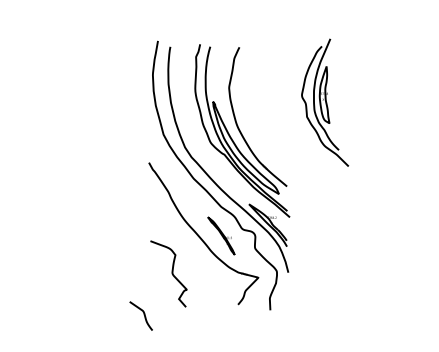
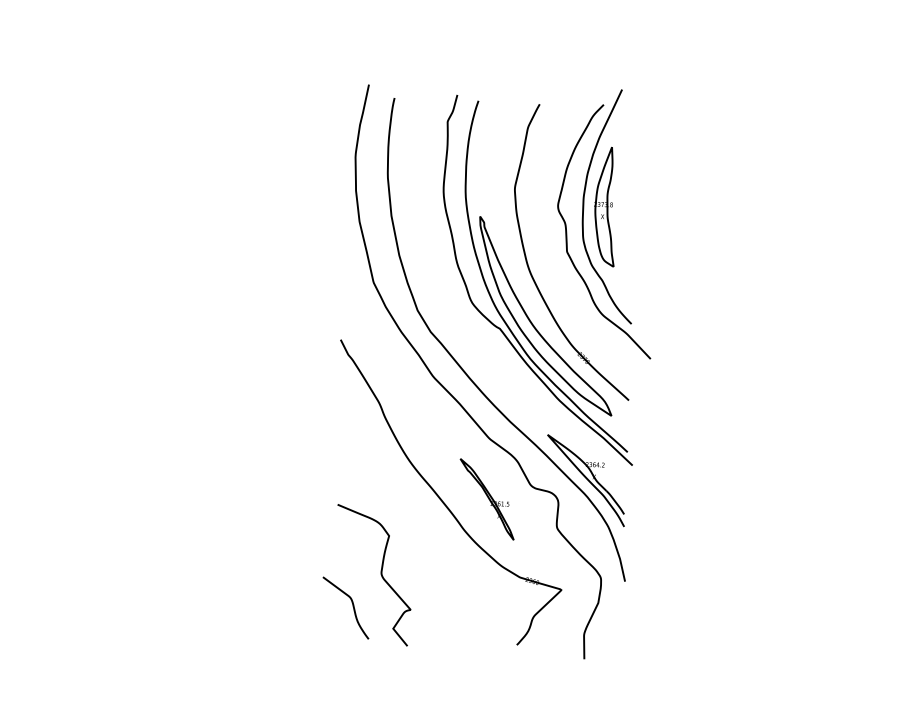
part: (325, 102) -> (606, 222), moved
curve: (143, 314) -> (350, 604), moved

